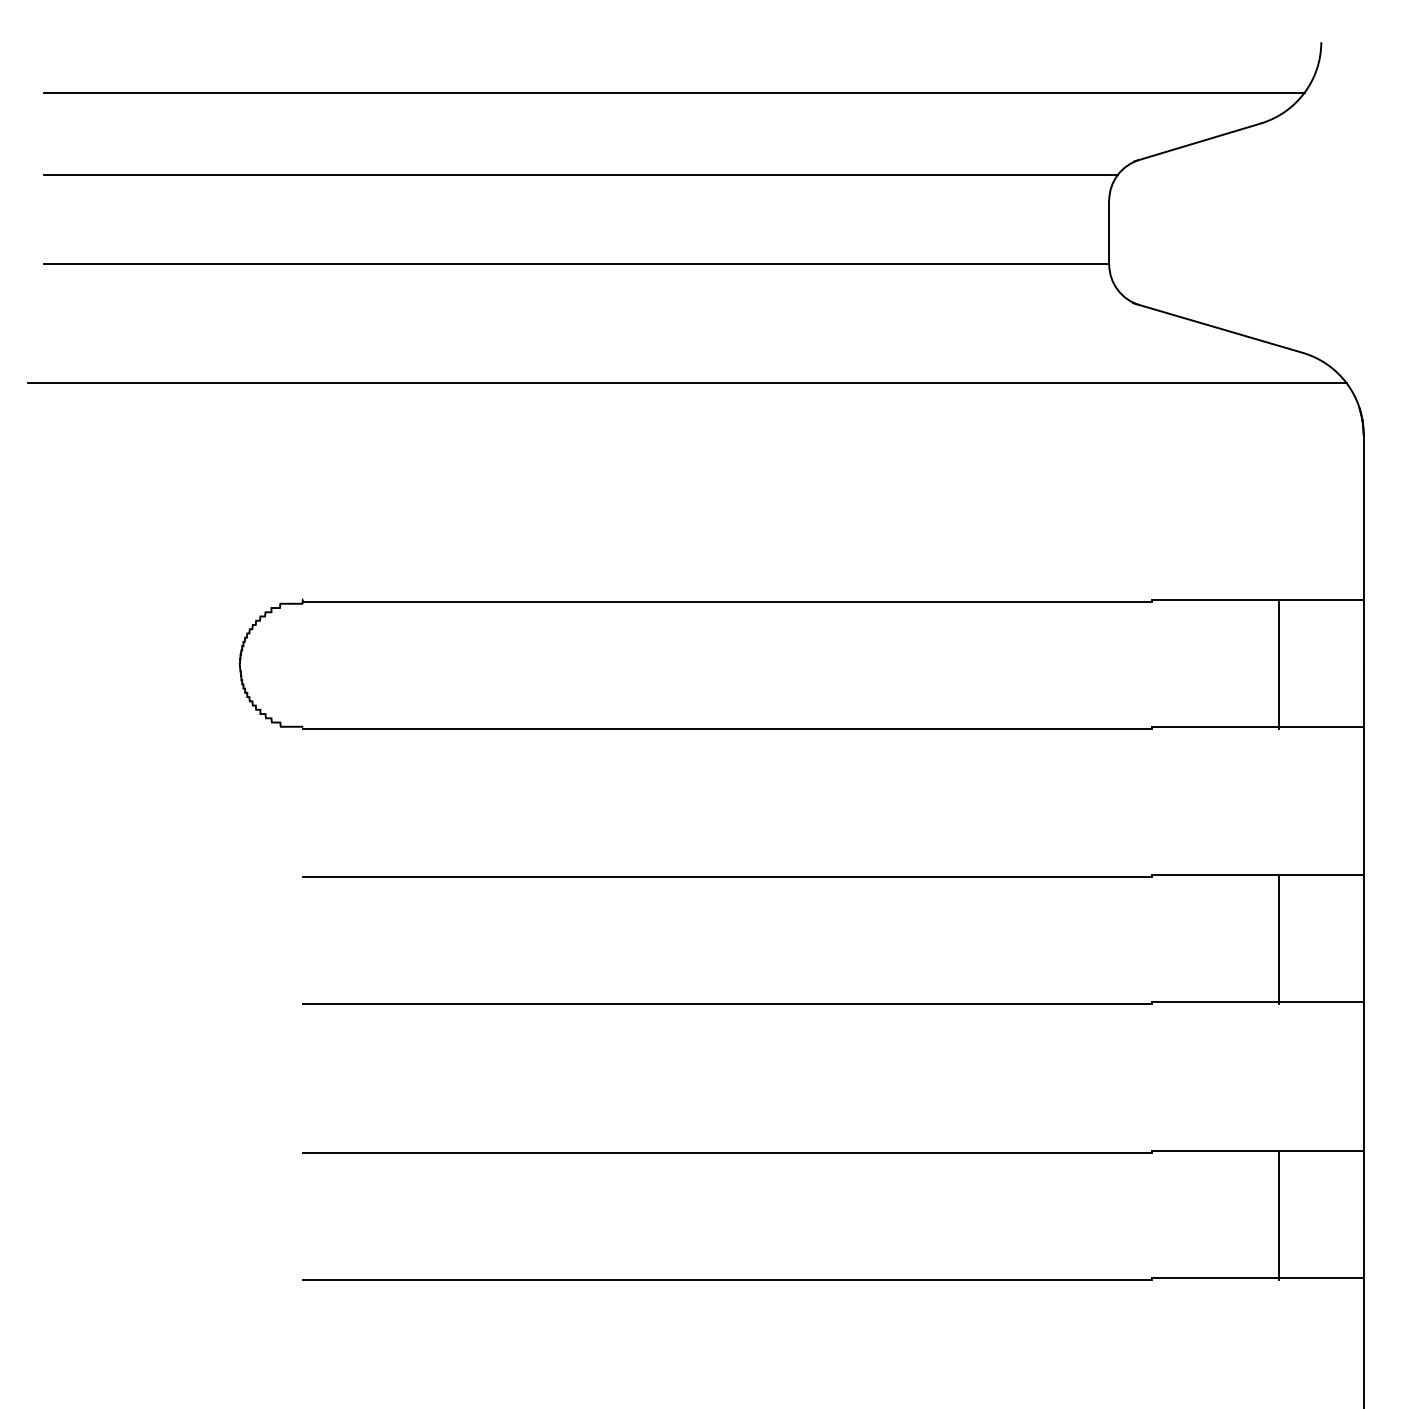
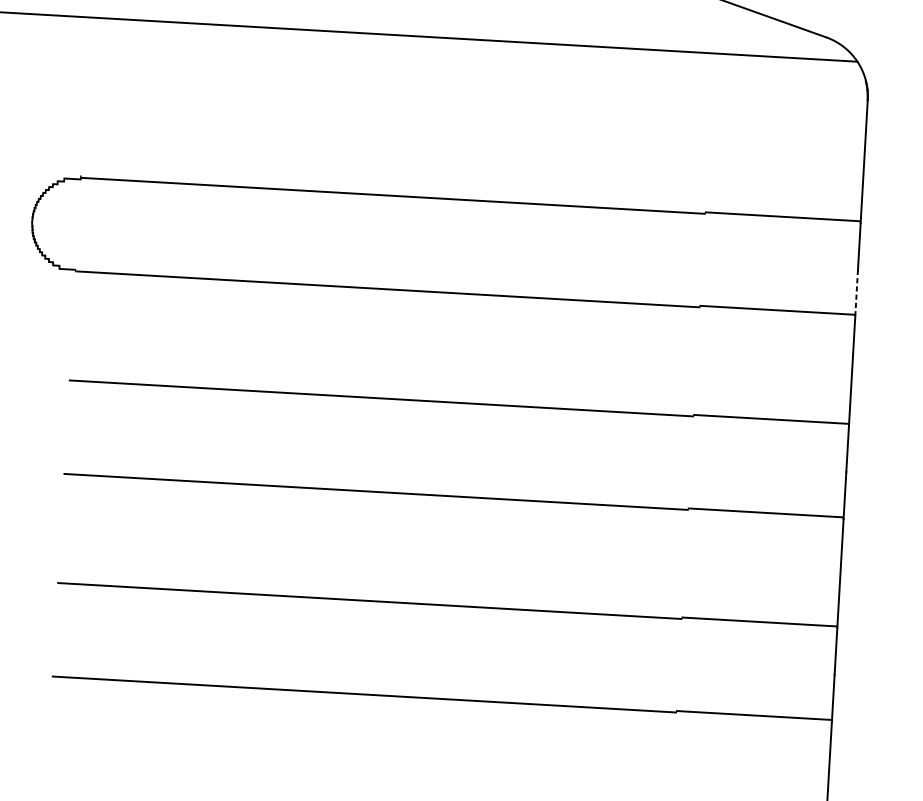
line: (1278, 664) -> (795, 265), removed
line: (1363, 697) -> (856, 293), solid -> dashed
line: (1278, 940) -> (783, 468), removed
line: (1278, 1216) -> (772, 671), removed

